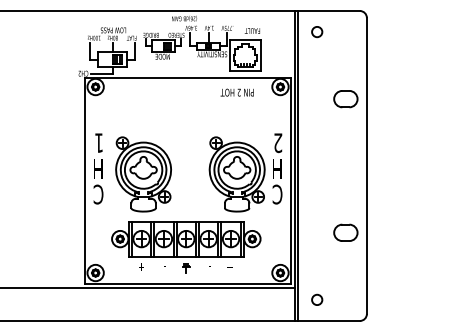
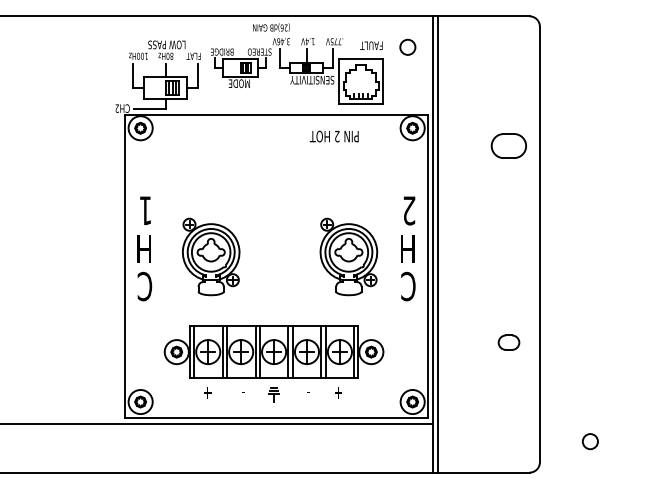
circle: (317, 32) -> (408, 48), moved
text: (236, 92) -> (333, 136), moved
part: (143, 174) -> (211, 257), size x0.7
part: (236, 174) -> (347, 257), size x0.7
part: (345, 232) -> (508, 342), size x0.6
circle: (317, 299) -> (590, 440), moved

